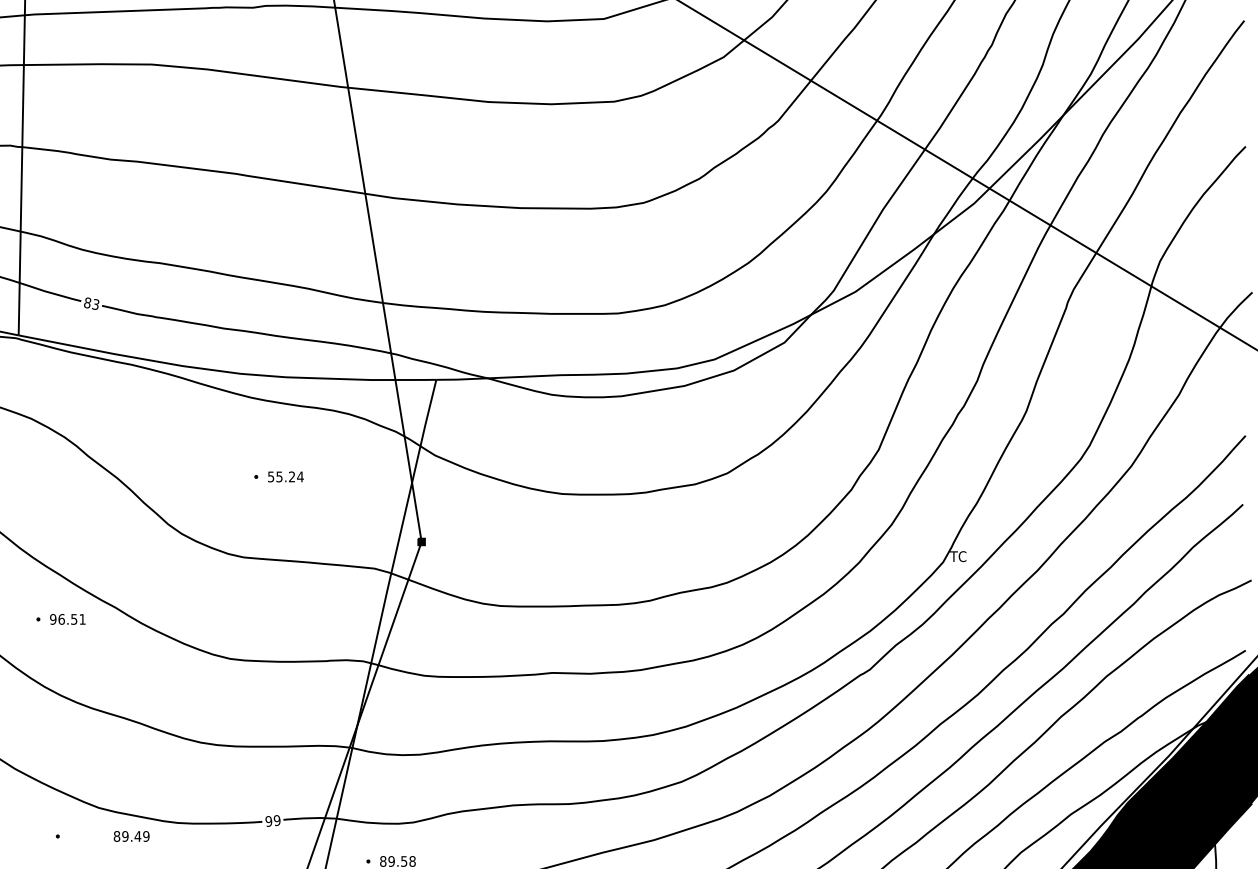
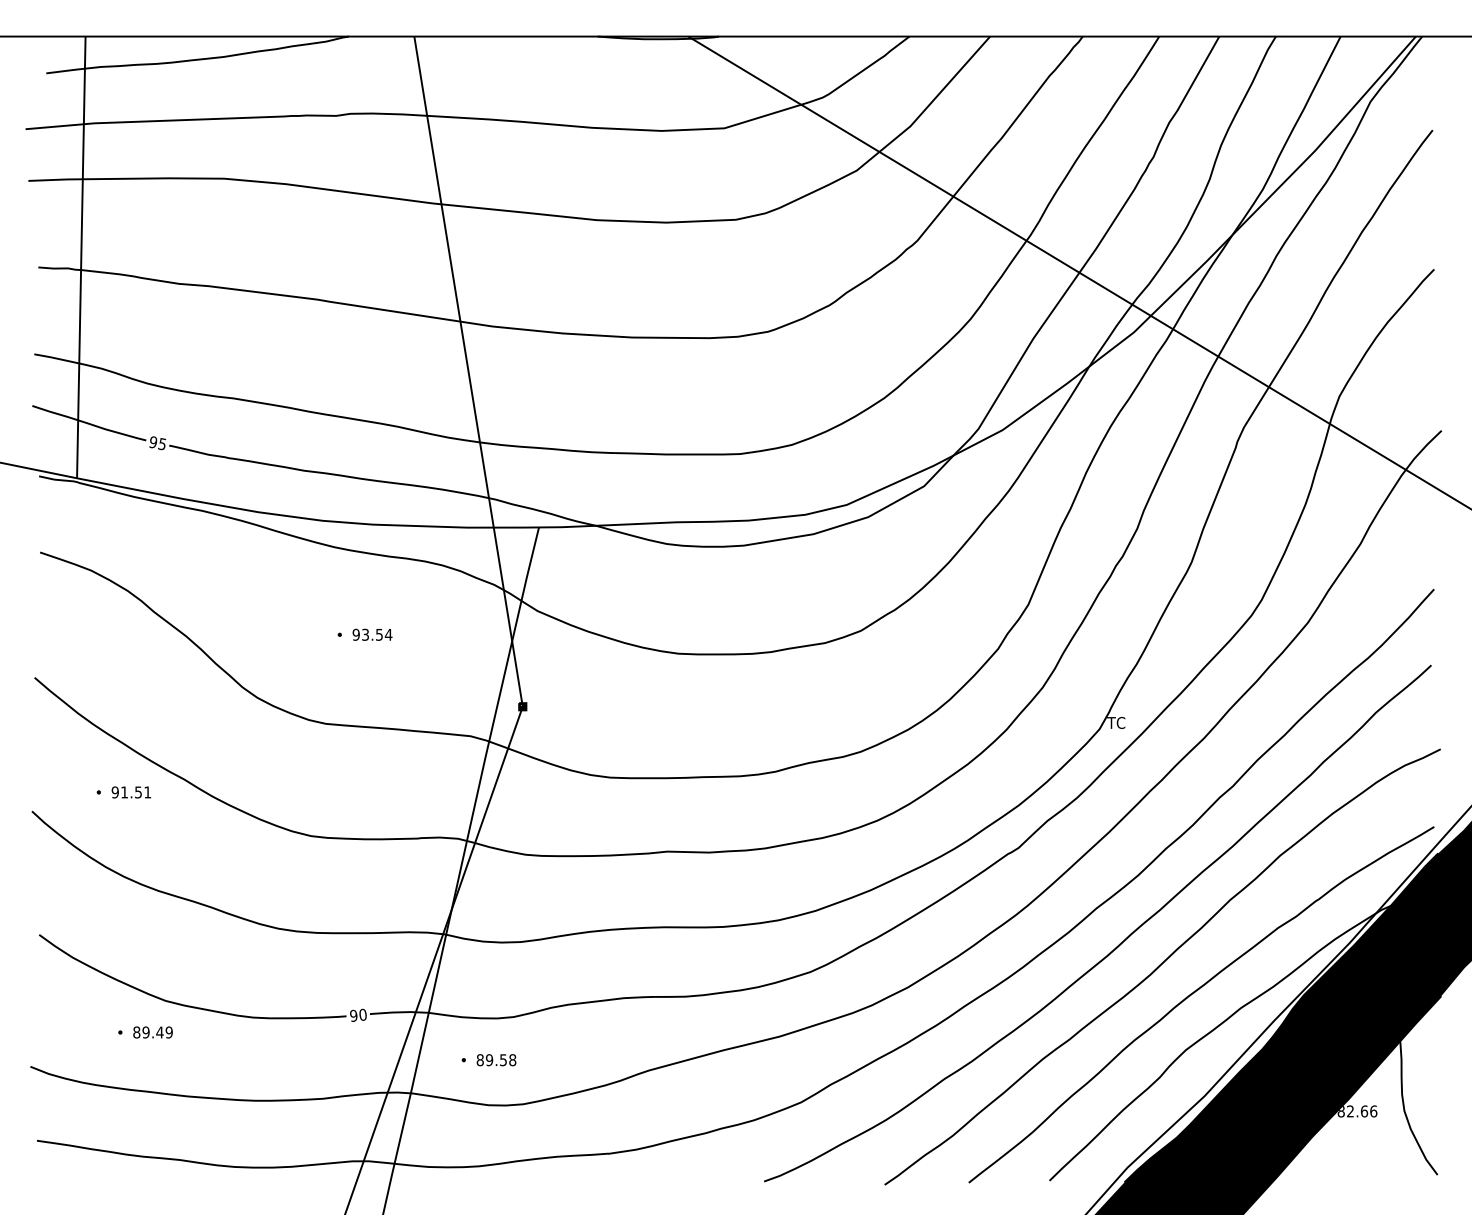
text: (91, 303) -> (157, 443), 83 -> 95
text: (281, 476) -> (367, 634), 55.24 -> 93.54
text: (61, 619) -> (124, 792), 96.51 -> 91.51
text: (276, 820) -> (362, 1014), 99 -> 90
text: (131, 836) -> (152, 1032), moved

